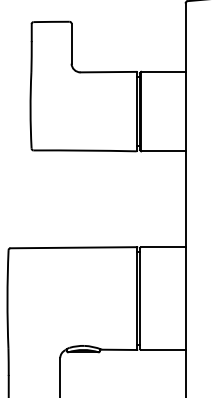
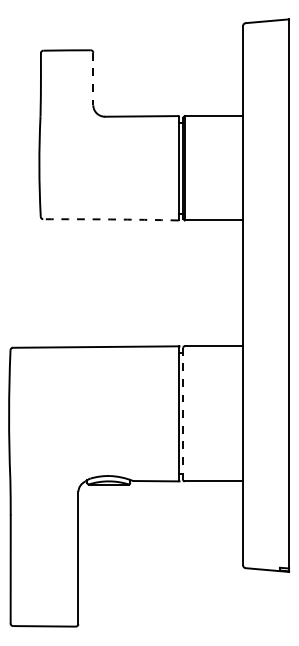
line: (71, 44) -> (93, 79), solid -> dashed
arc: (84, 150) -> (110, 219), solid -> dashed
line: (140, 299) -> (183, 414), solid -> dashed

